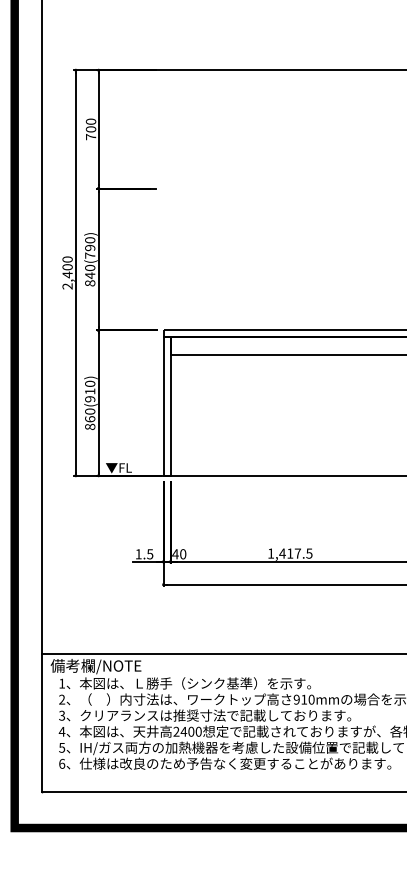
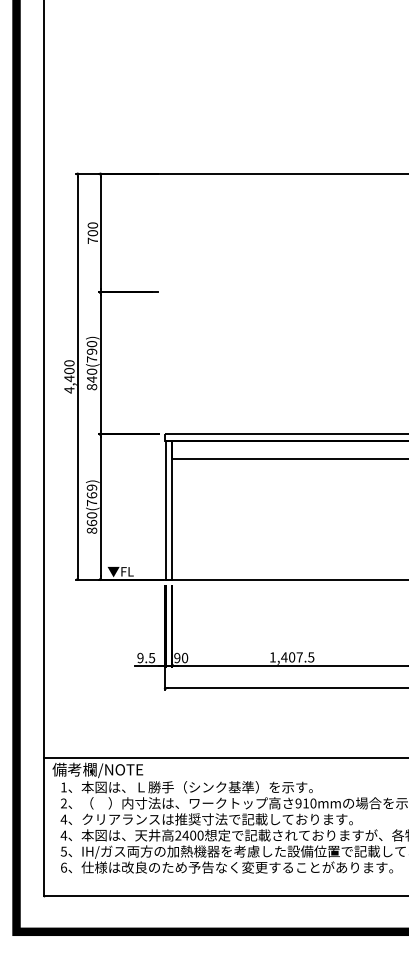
text: (67, 285) -> (69, 389), 2,400 -> 4,400
text: (89, 391) -> (91, 495), 860(910) -> 860(769)
text: (138, 553) -> (140, 657), 1.5 -> 9.5
text: (174, 553) -> (176, 657), 40 -> 90
text: (290, 553) -> (292, 657), 1,417.5 -> 1,407.5
text: (61, 715) -> (63, 819), 3 -> 4

